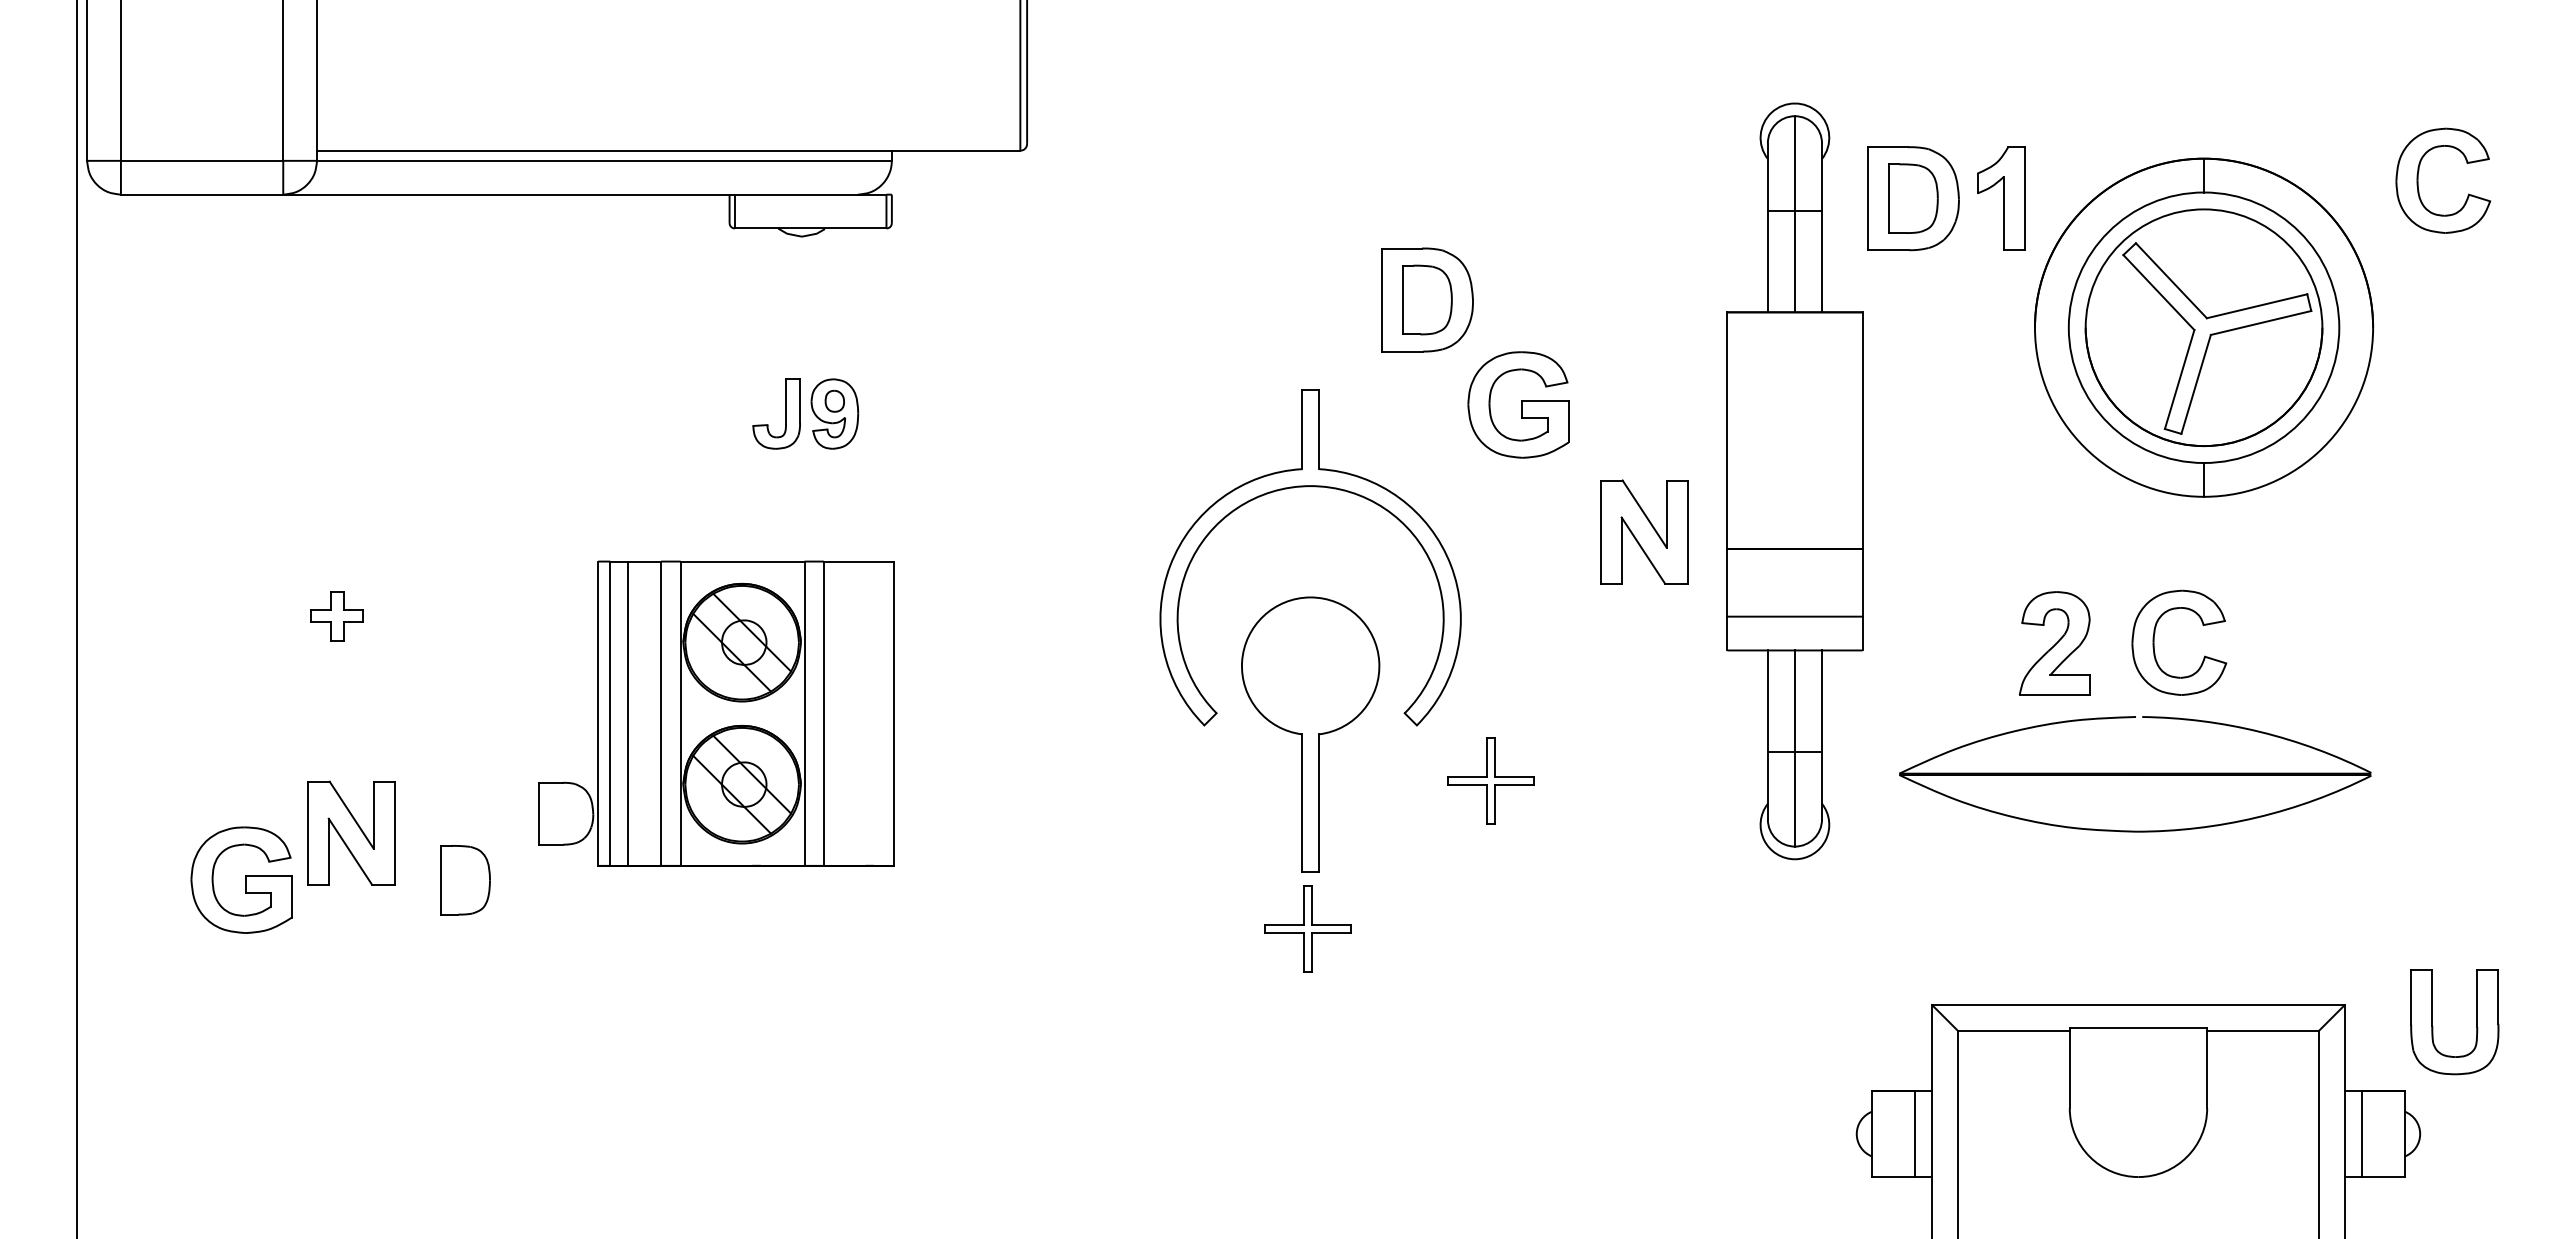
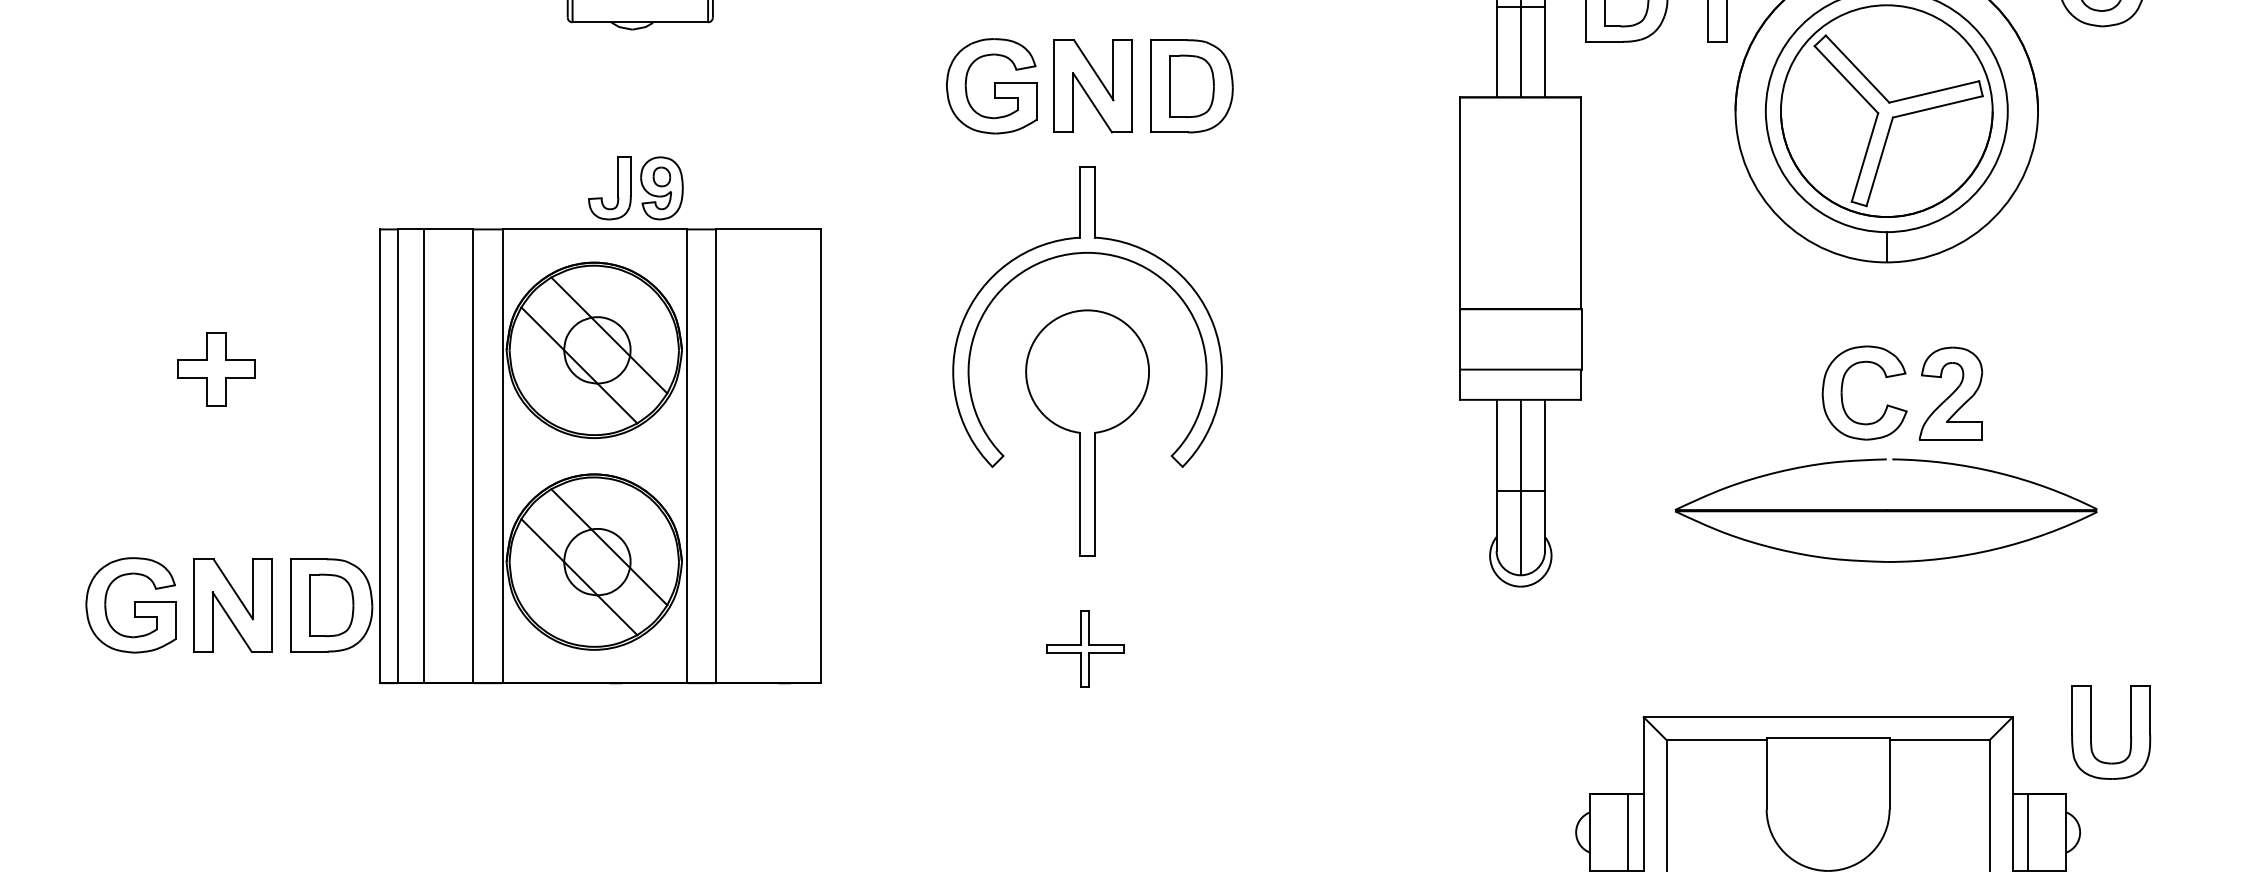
part: (1518, 404) -> (991, 85), moved
part: (1644, 531) -> (1093, 85), moved
part: (336, 615) -> (216, 368), size x1.67
part: (2054, 643) -> (1950, 393), moved
part: (716, 713) -> (556, 456), size x1.67
part: (1310, 734) -> (1087, 432), moved
part: (2135, 774) -> (1886, 510), moved
part: (1490, 780) -> (1248, 516), removed
part: (351, 832) -> (233, 604), moved

